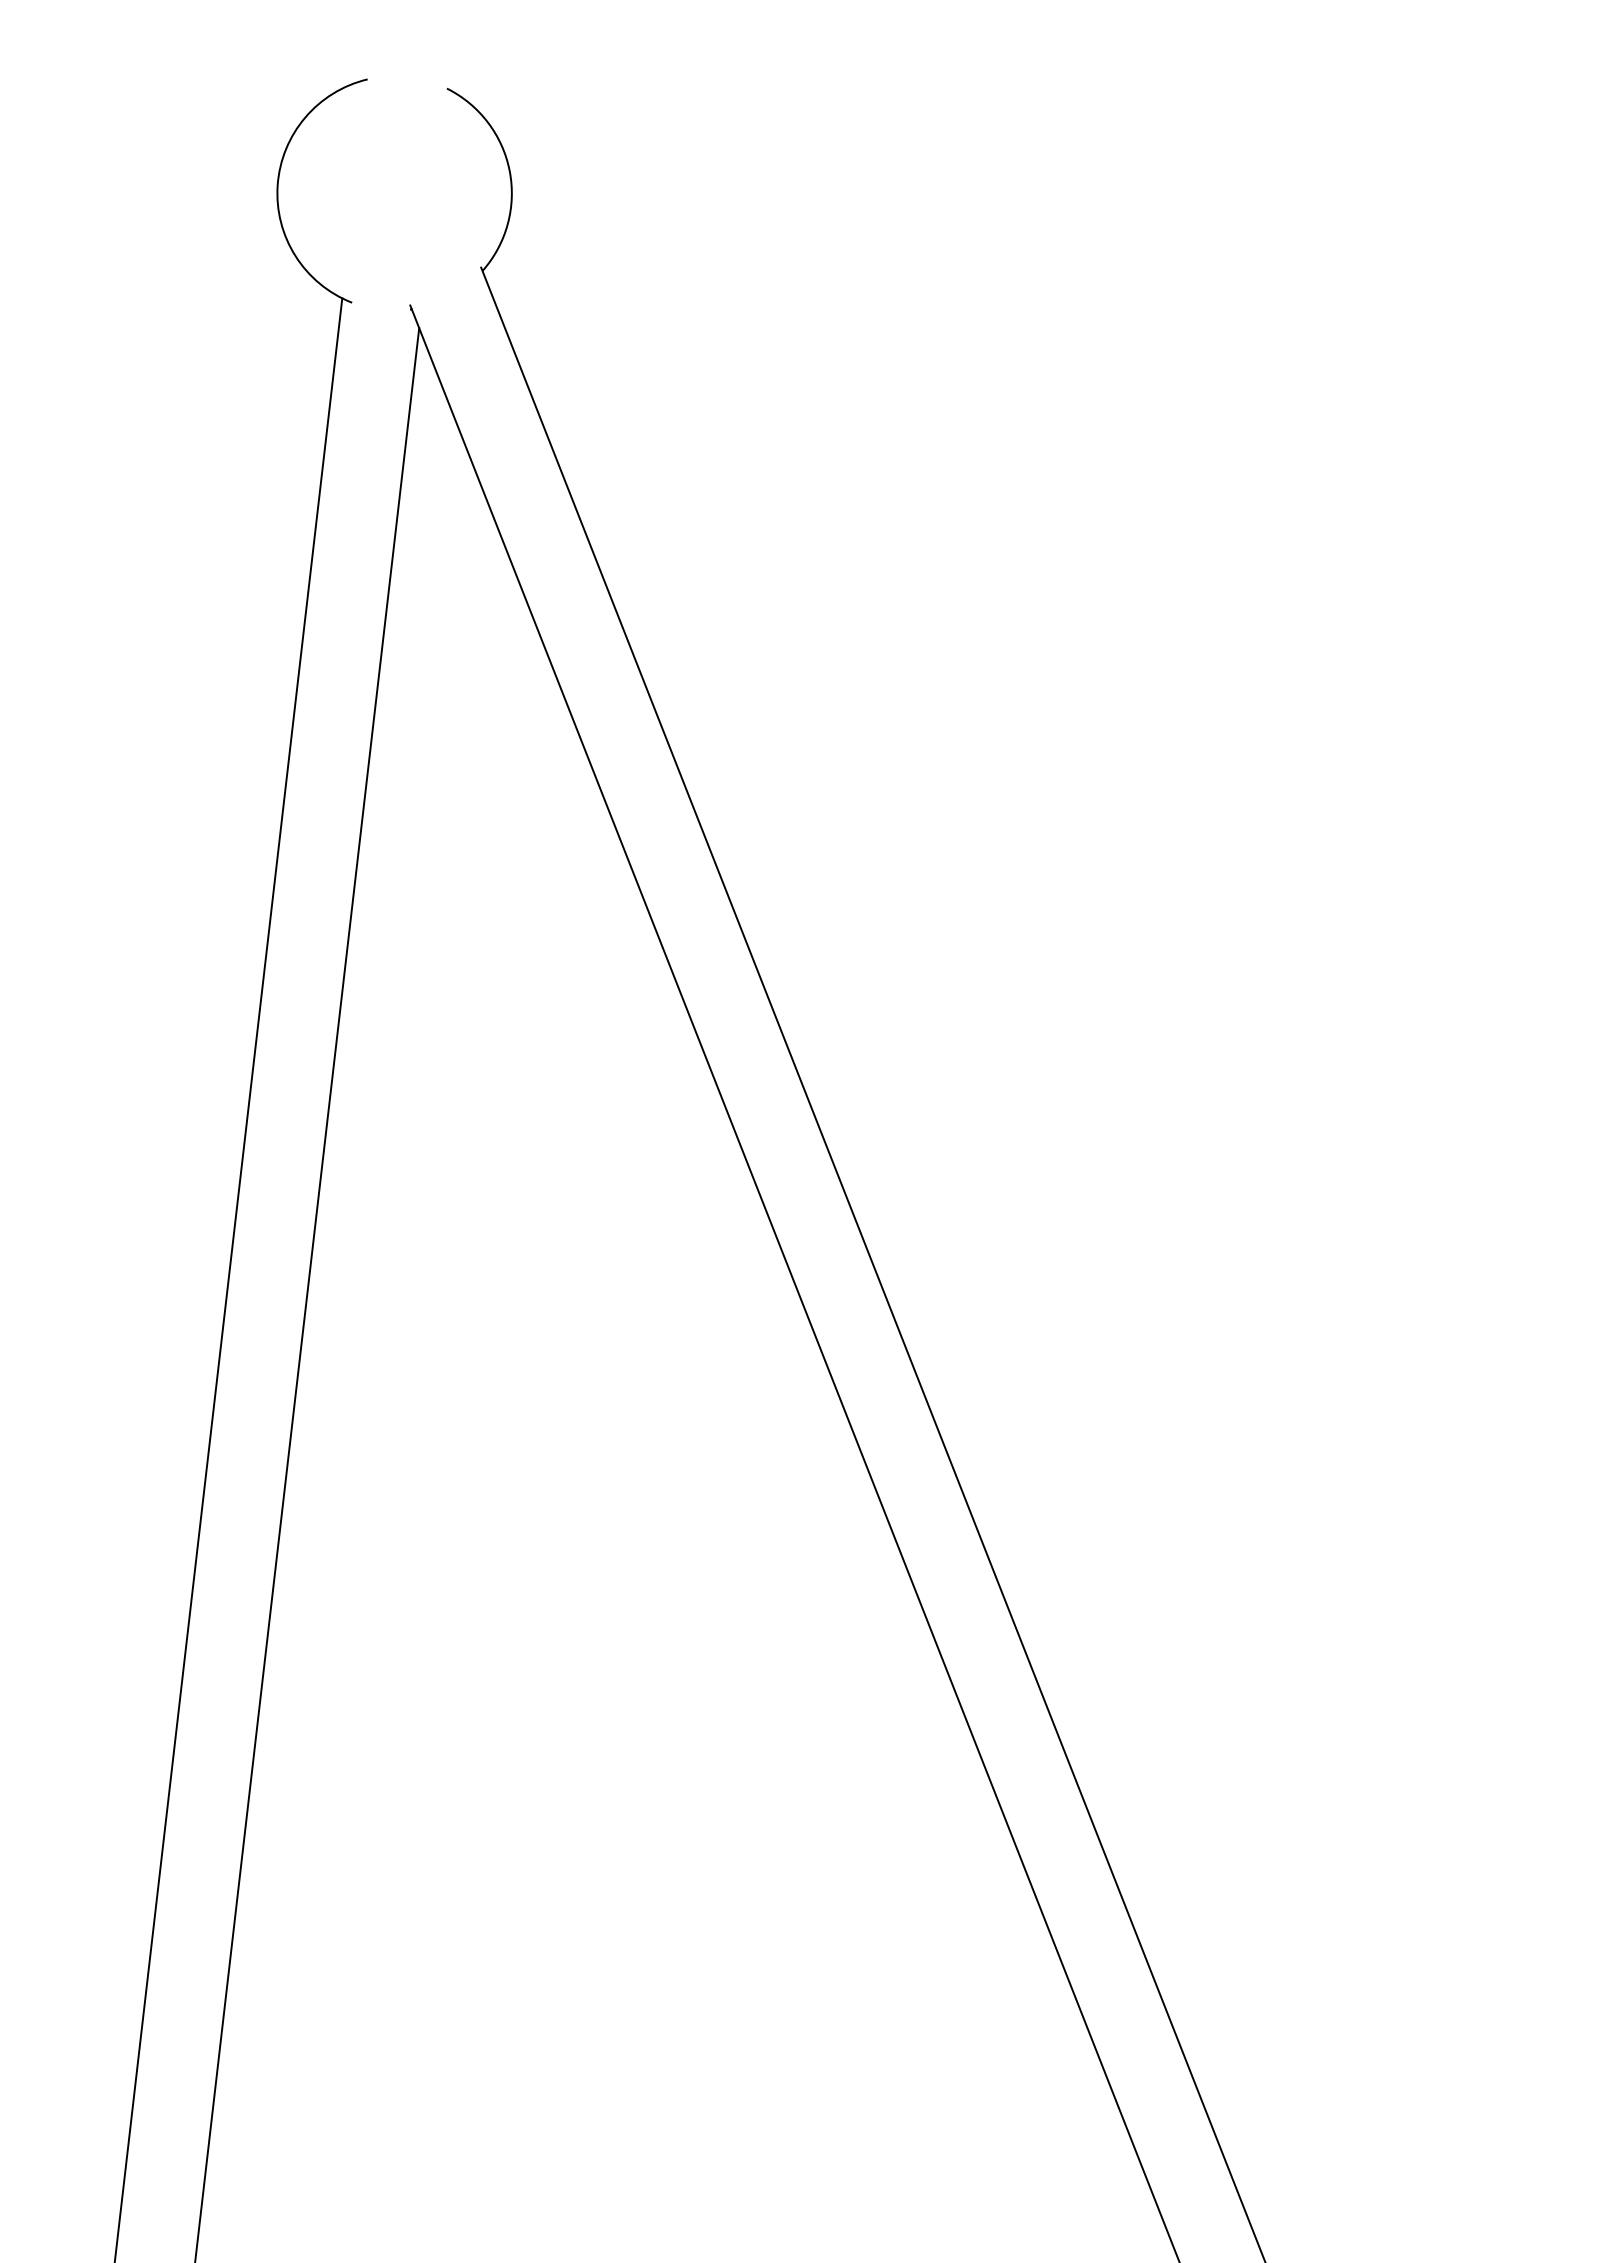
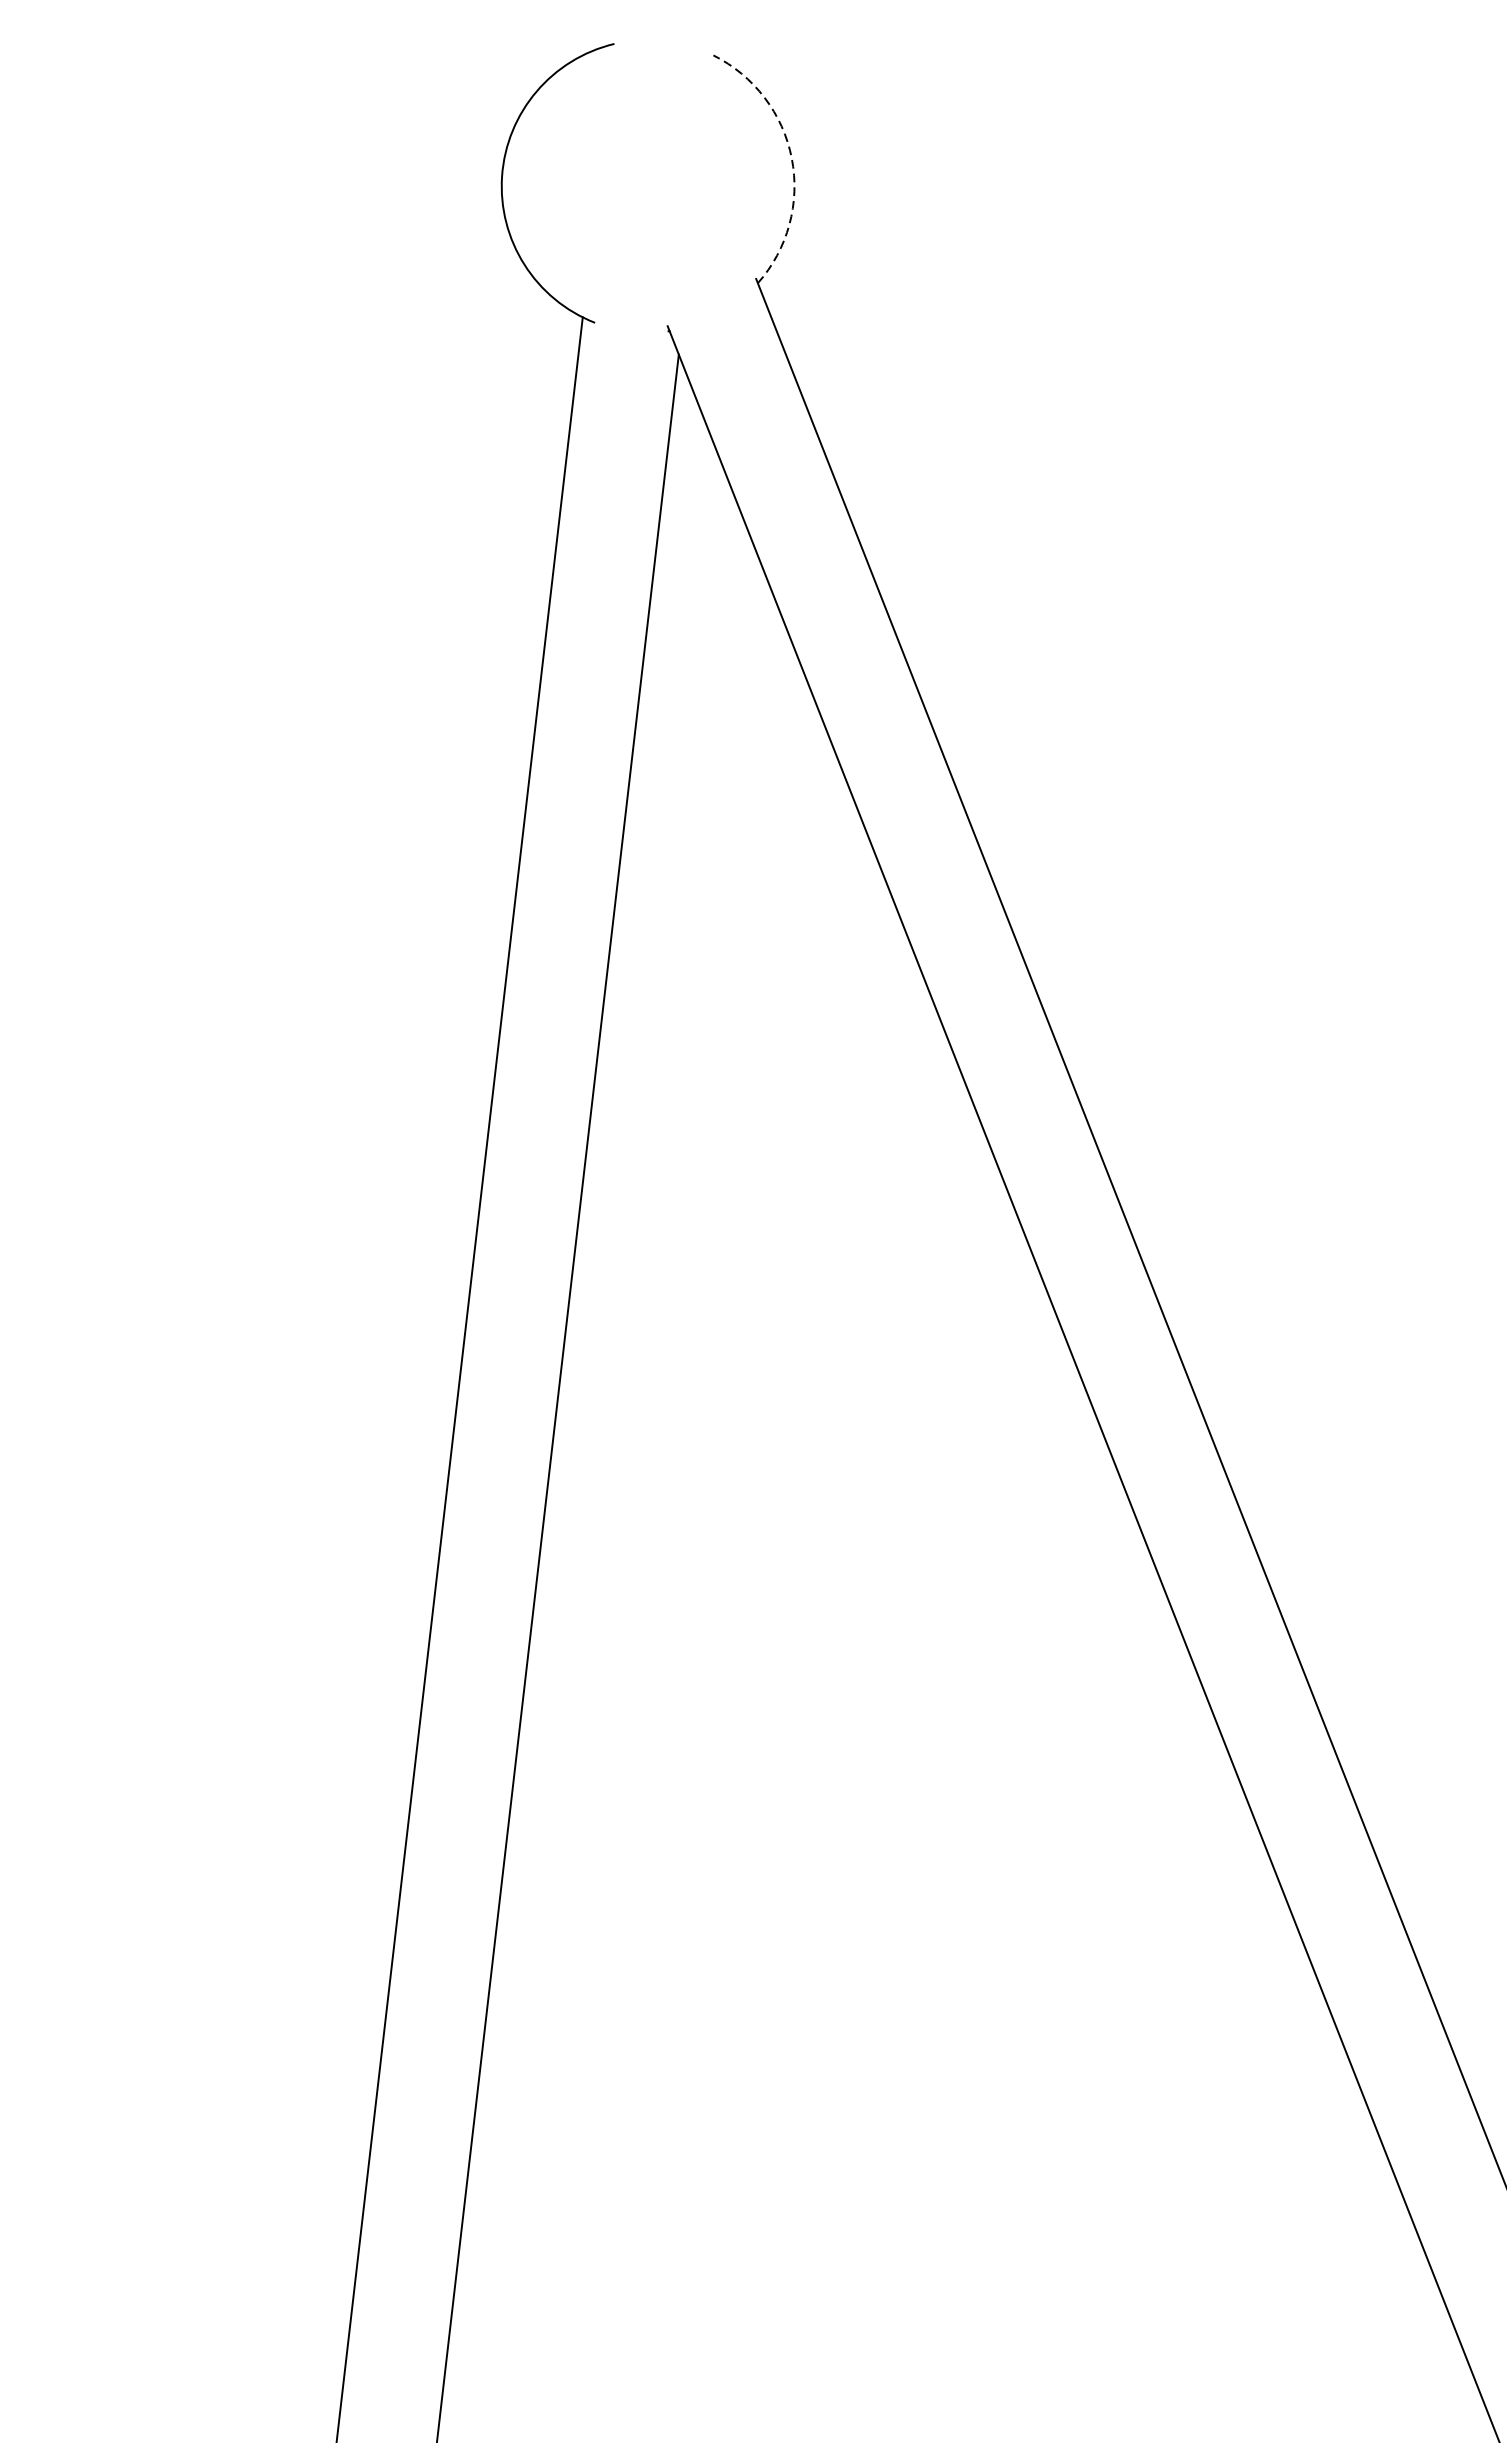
arc: (509, 171) -> (791, 158), solid -> dashed

